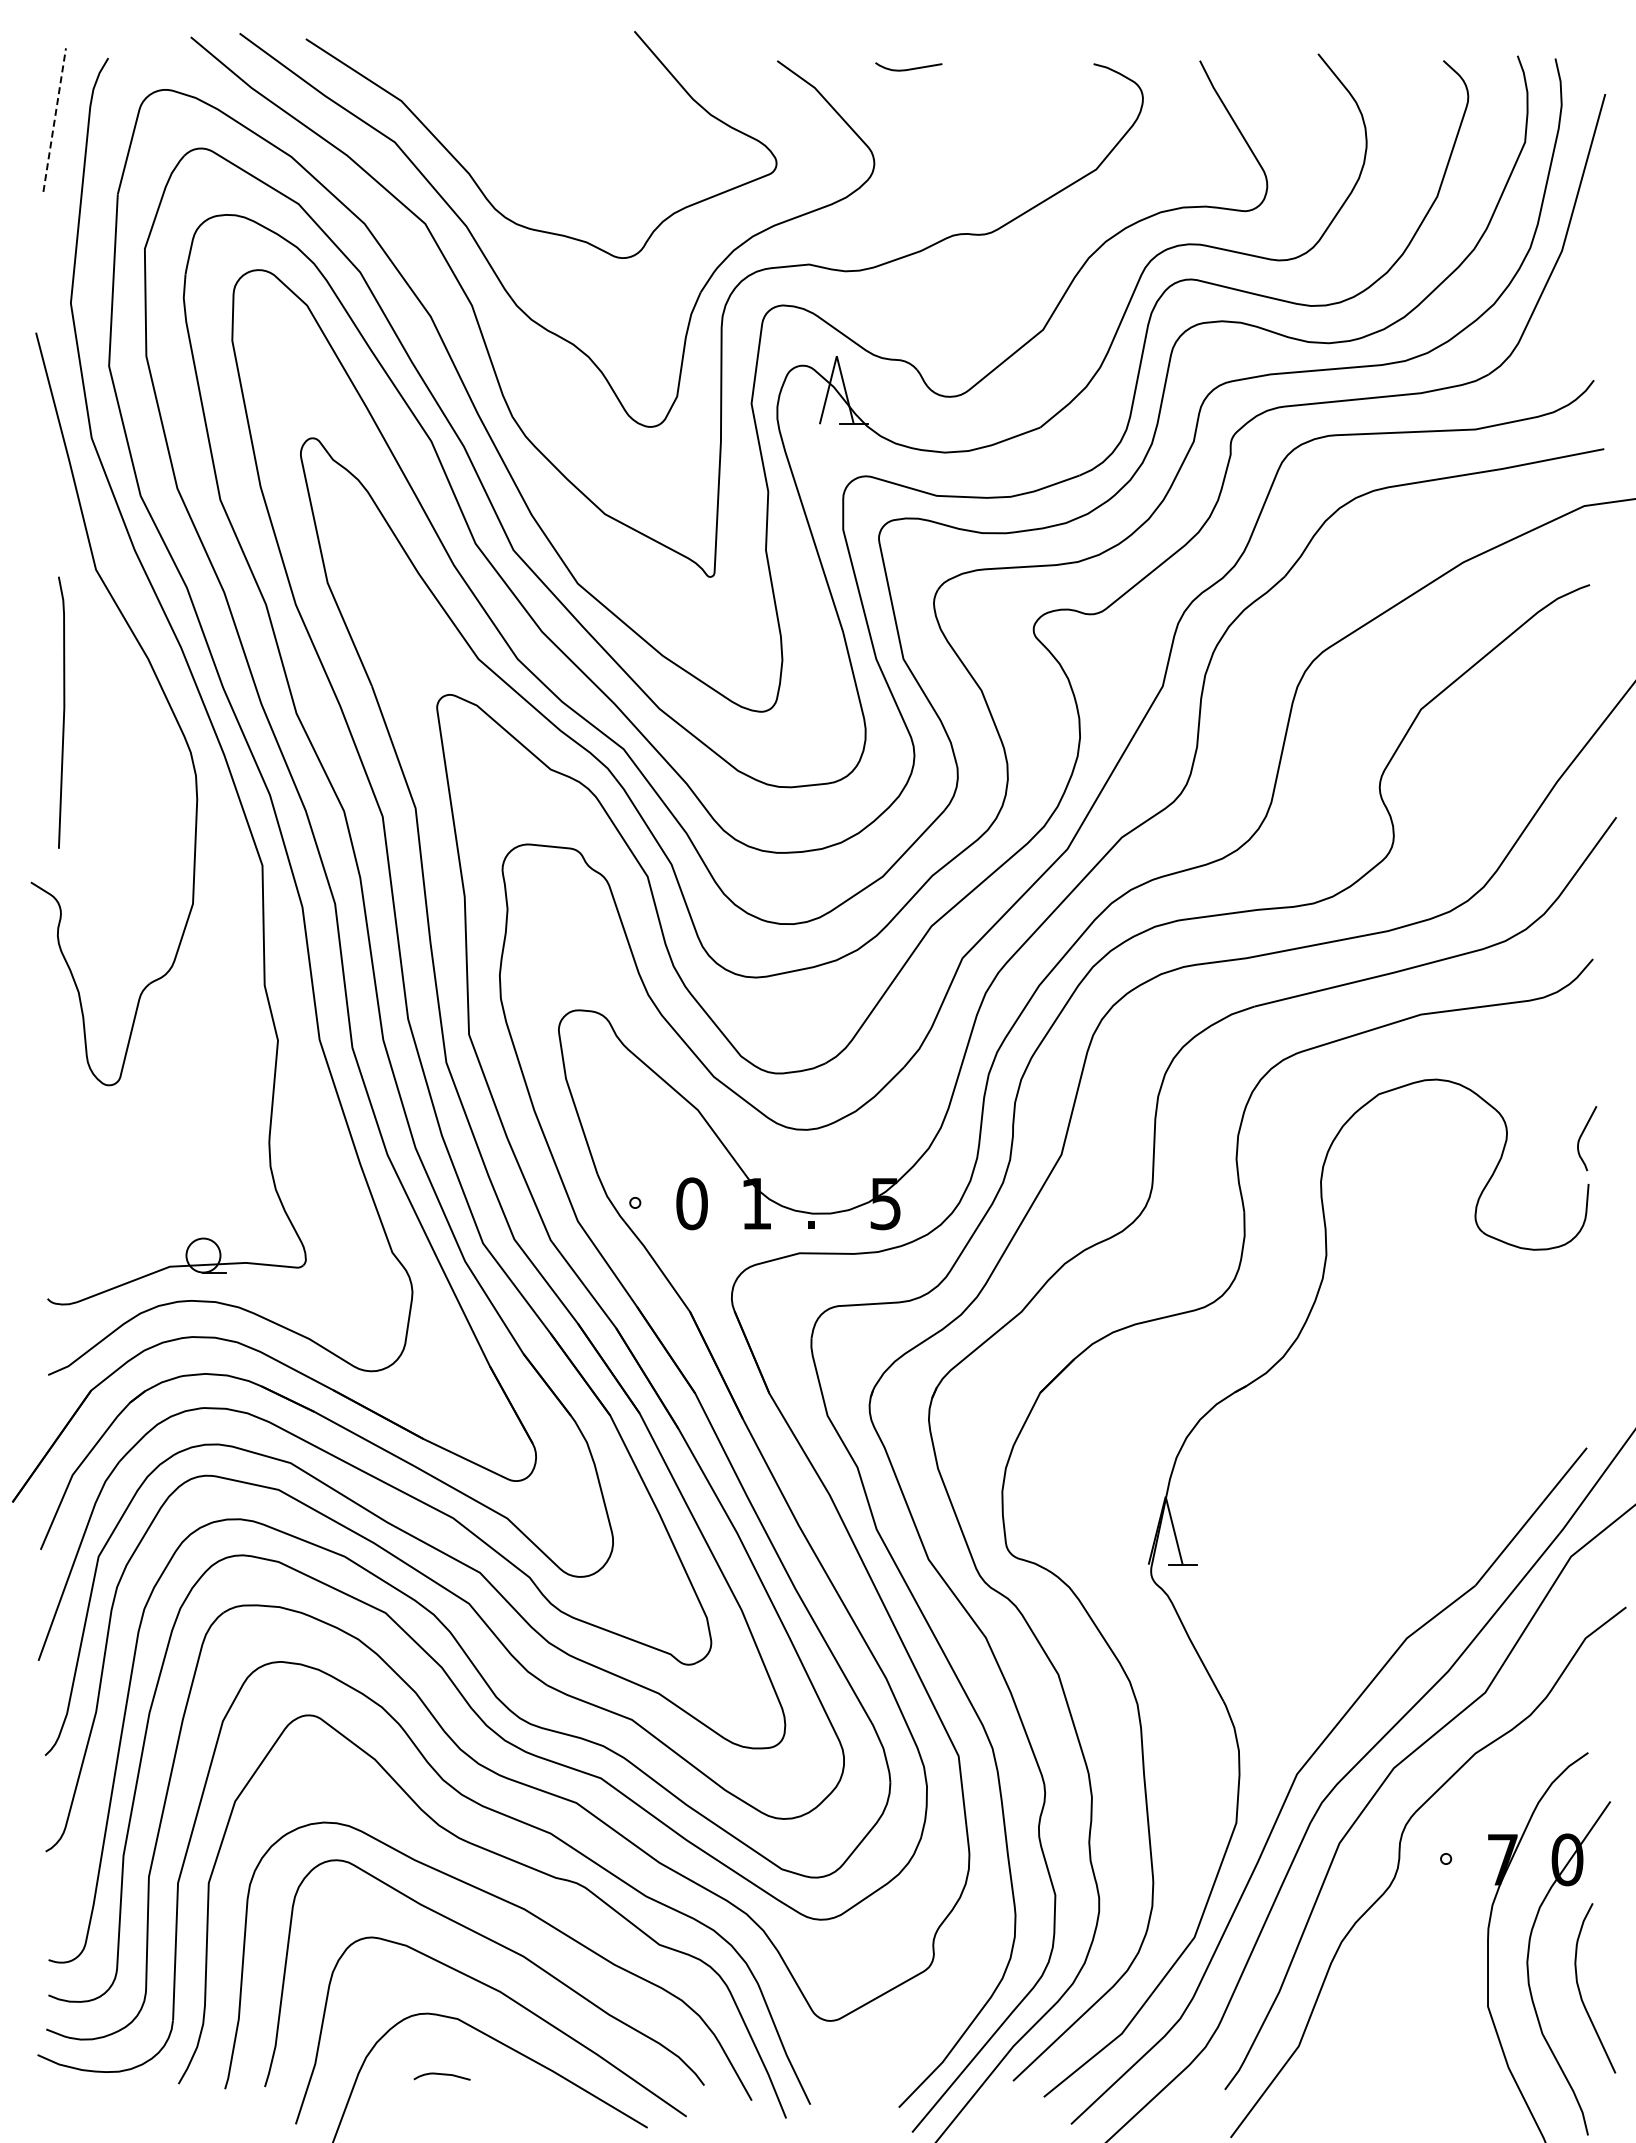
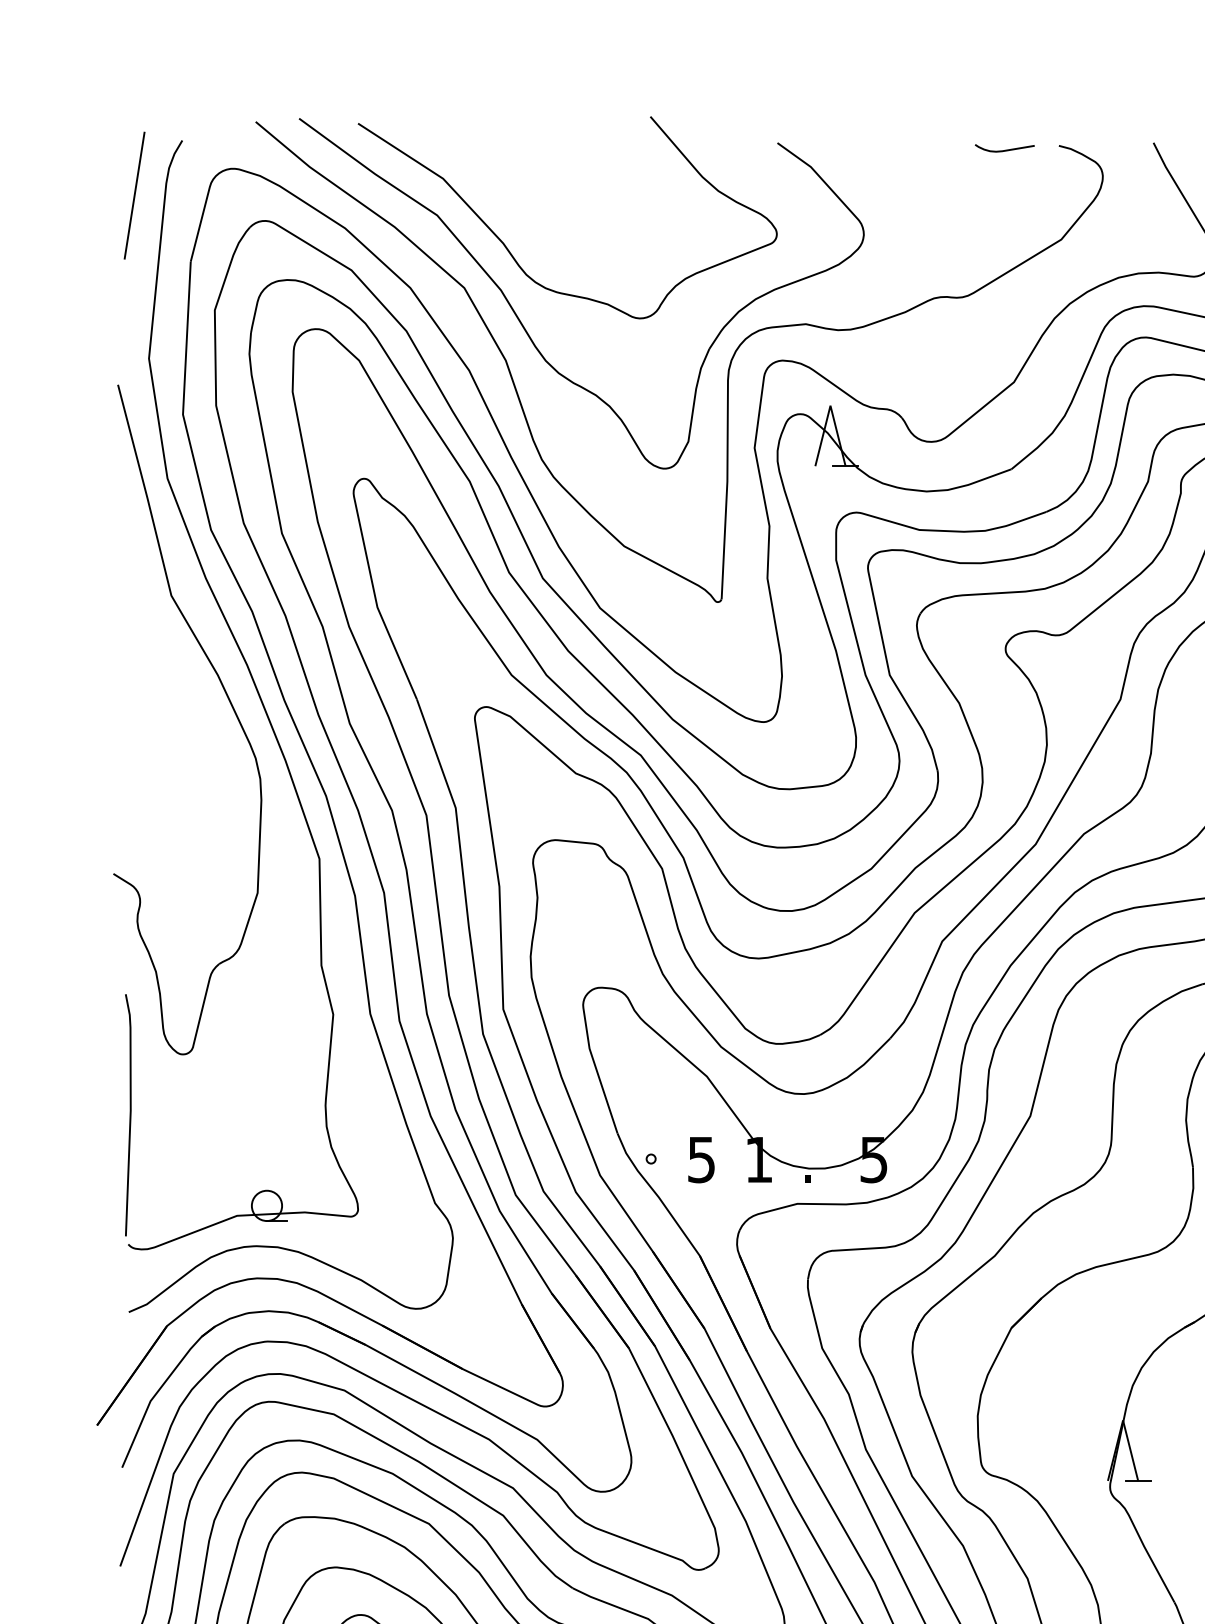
curve: (908, 68) -> (1004, 149), moved
line: (54, 120) -> (134, 196), dashed -> solid
line: (63, 712) -> (129, 1115), moved
text: (691, 1203) -> (701, 1159), 0 -> 5

